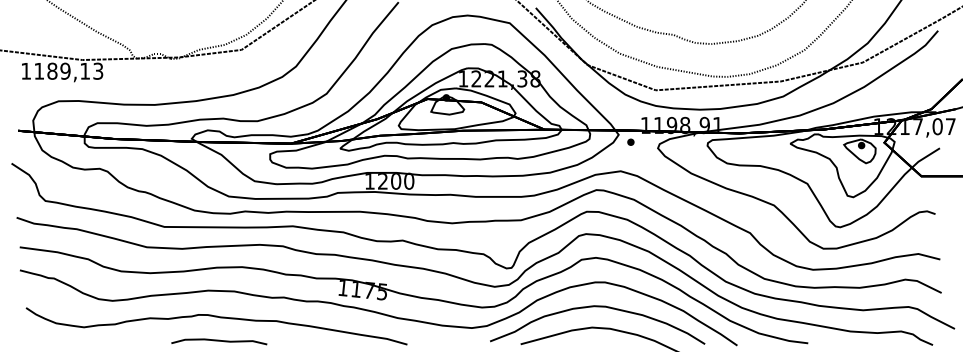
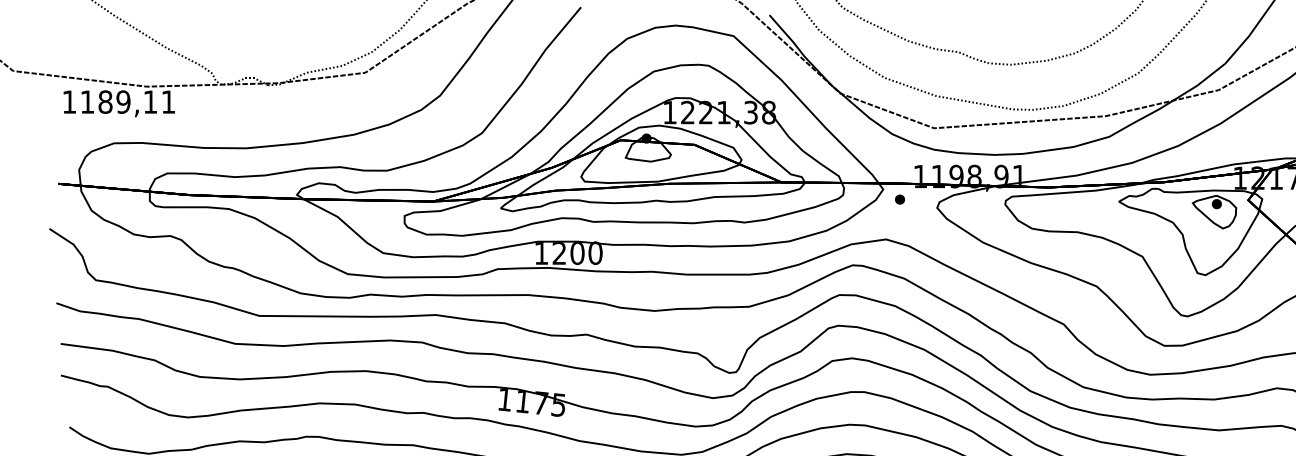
text: (98, 70) -> (168, 101), 1189,13 -> 1189,11

